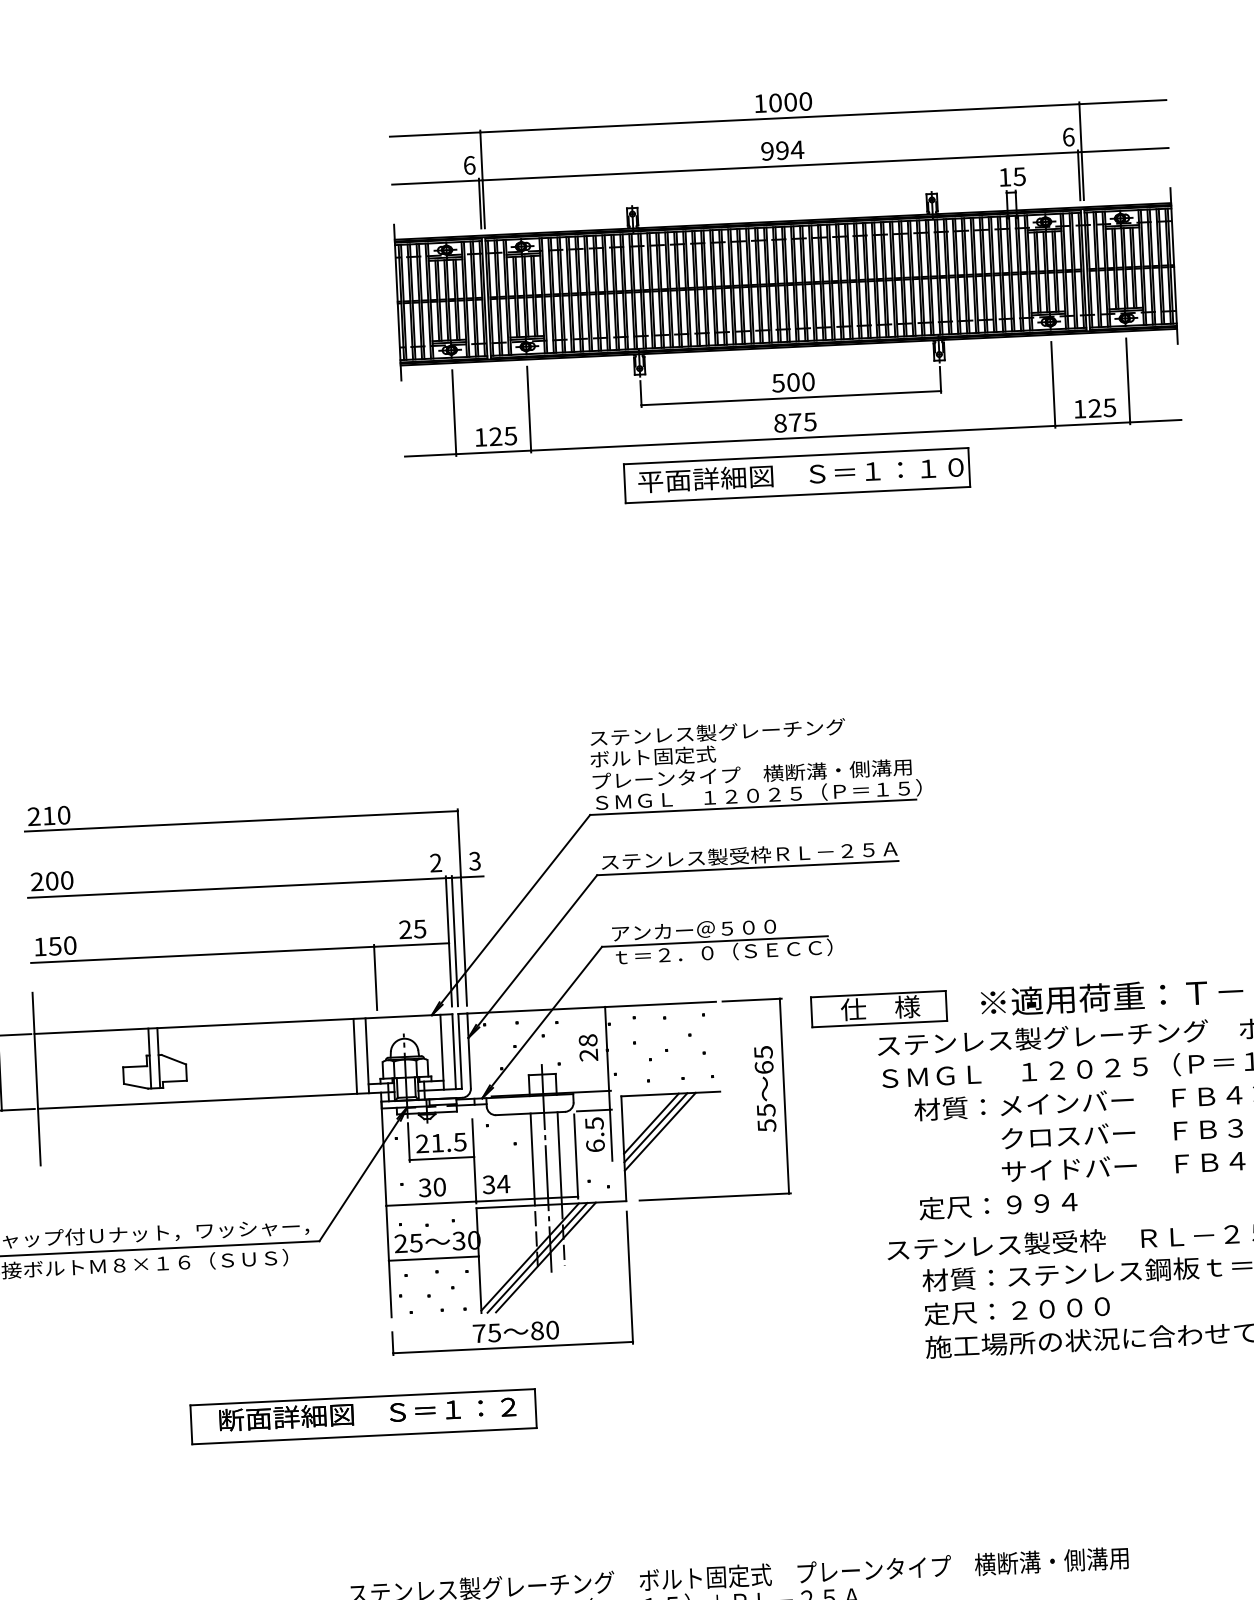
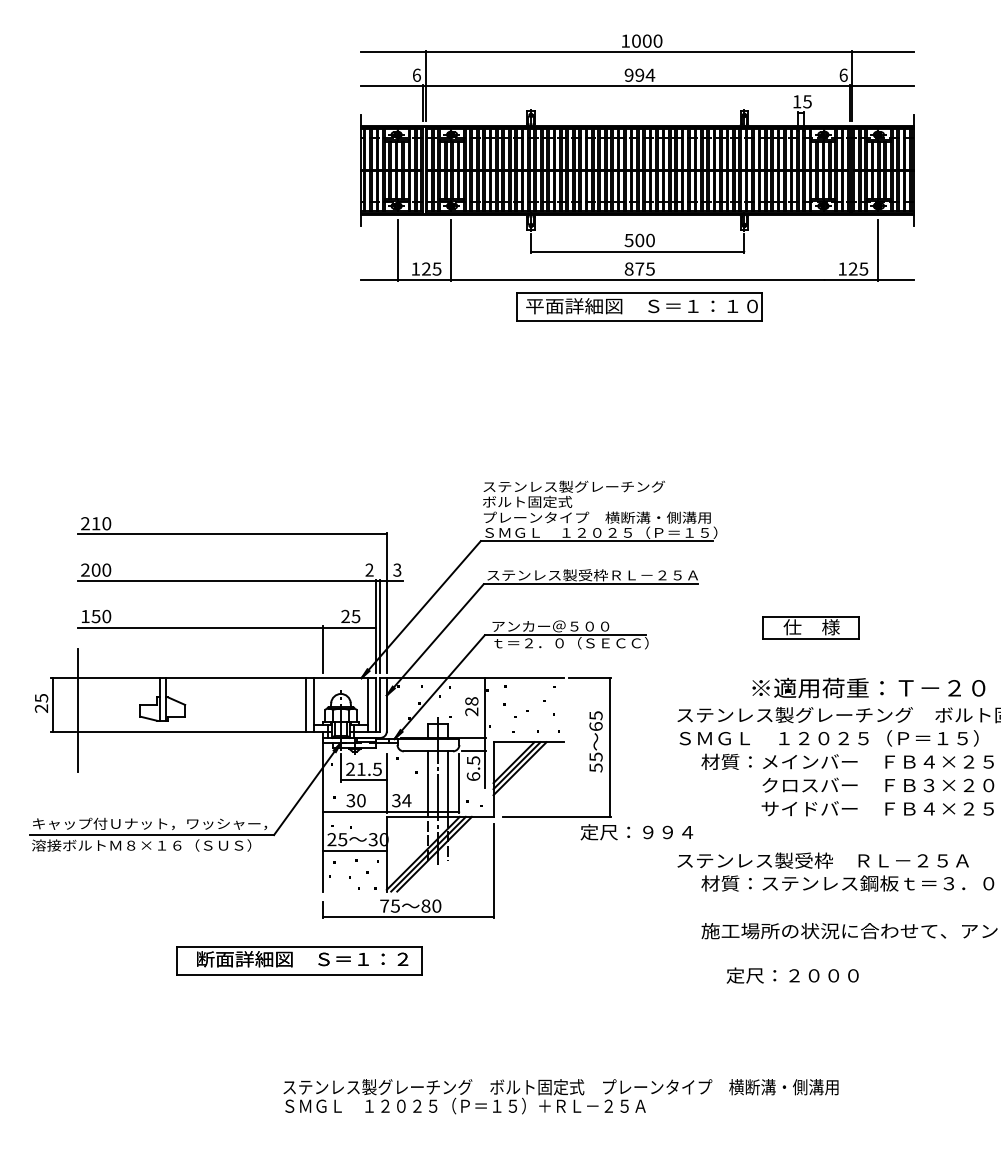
line: (1053, 384) -> (824, 250), removed
part: (878, 1008) -> (810, 627), moved
text: (997, 1205) -> (636, 832), moved
text: (1016, 1310) -> (792, 975), moved

